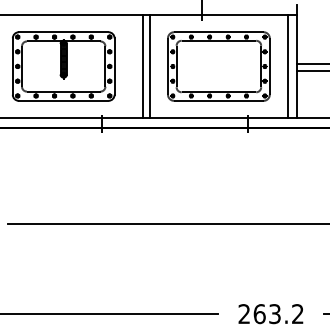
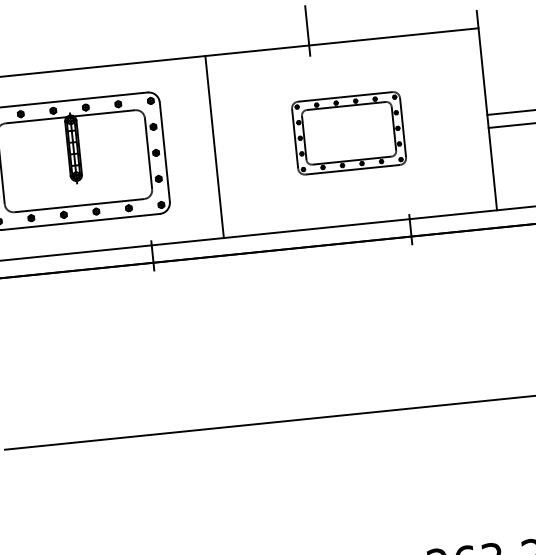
line: (150, 66) -> (228, 145), removed
part: (218, 66) -> (348, 133), size x0.6
line: (287, 66) -> (470, 120), removed

